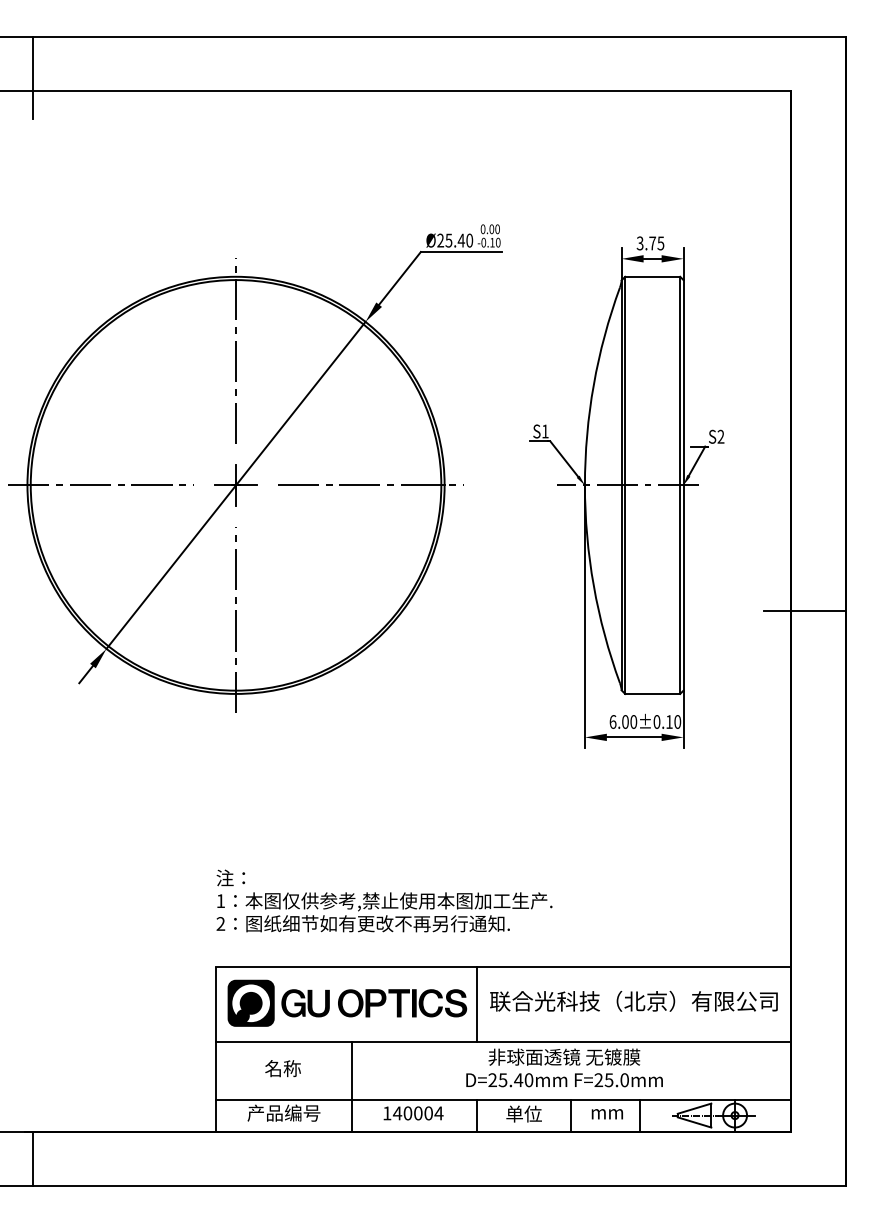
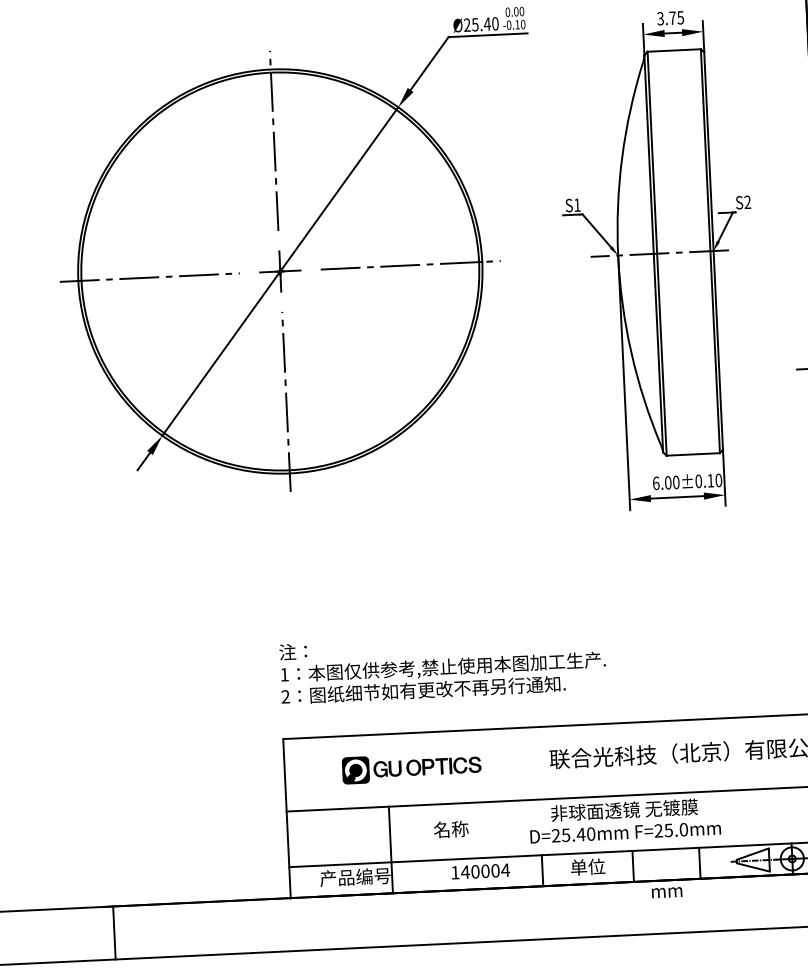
part: (347, 1002) -> (411, 767), size x0.6
line: (477, 1004) -> (537, 763), removed
text: (282, 1068) -> (450, 829), moved
line: (351, 1086) -> (390, 849), moved
text: (606, 1114) -> (666, 892), moved

